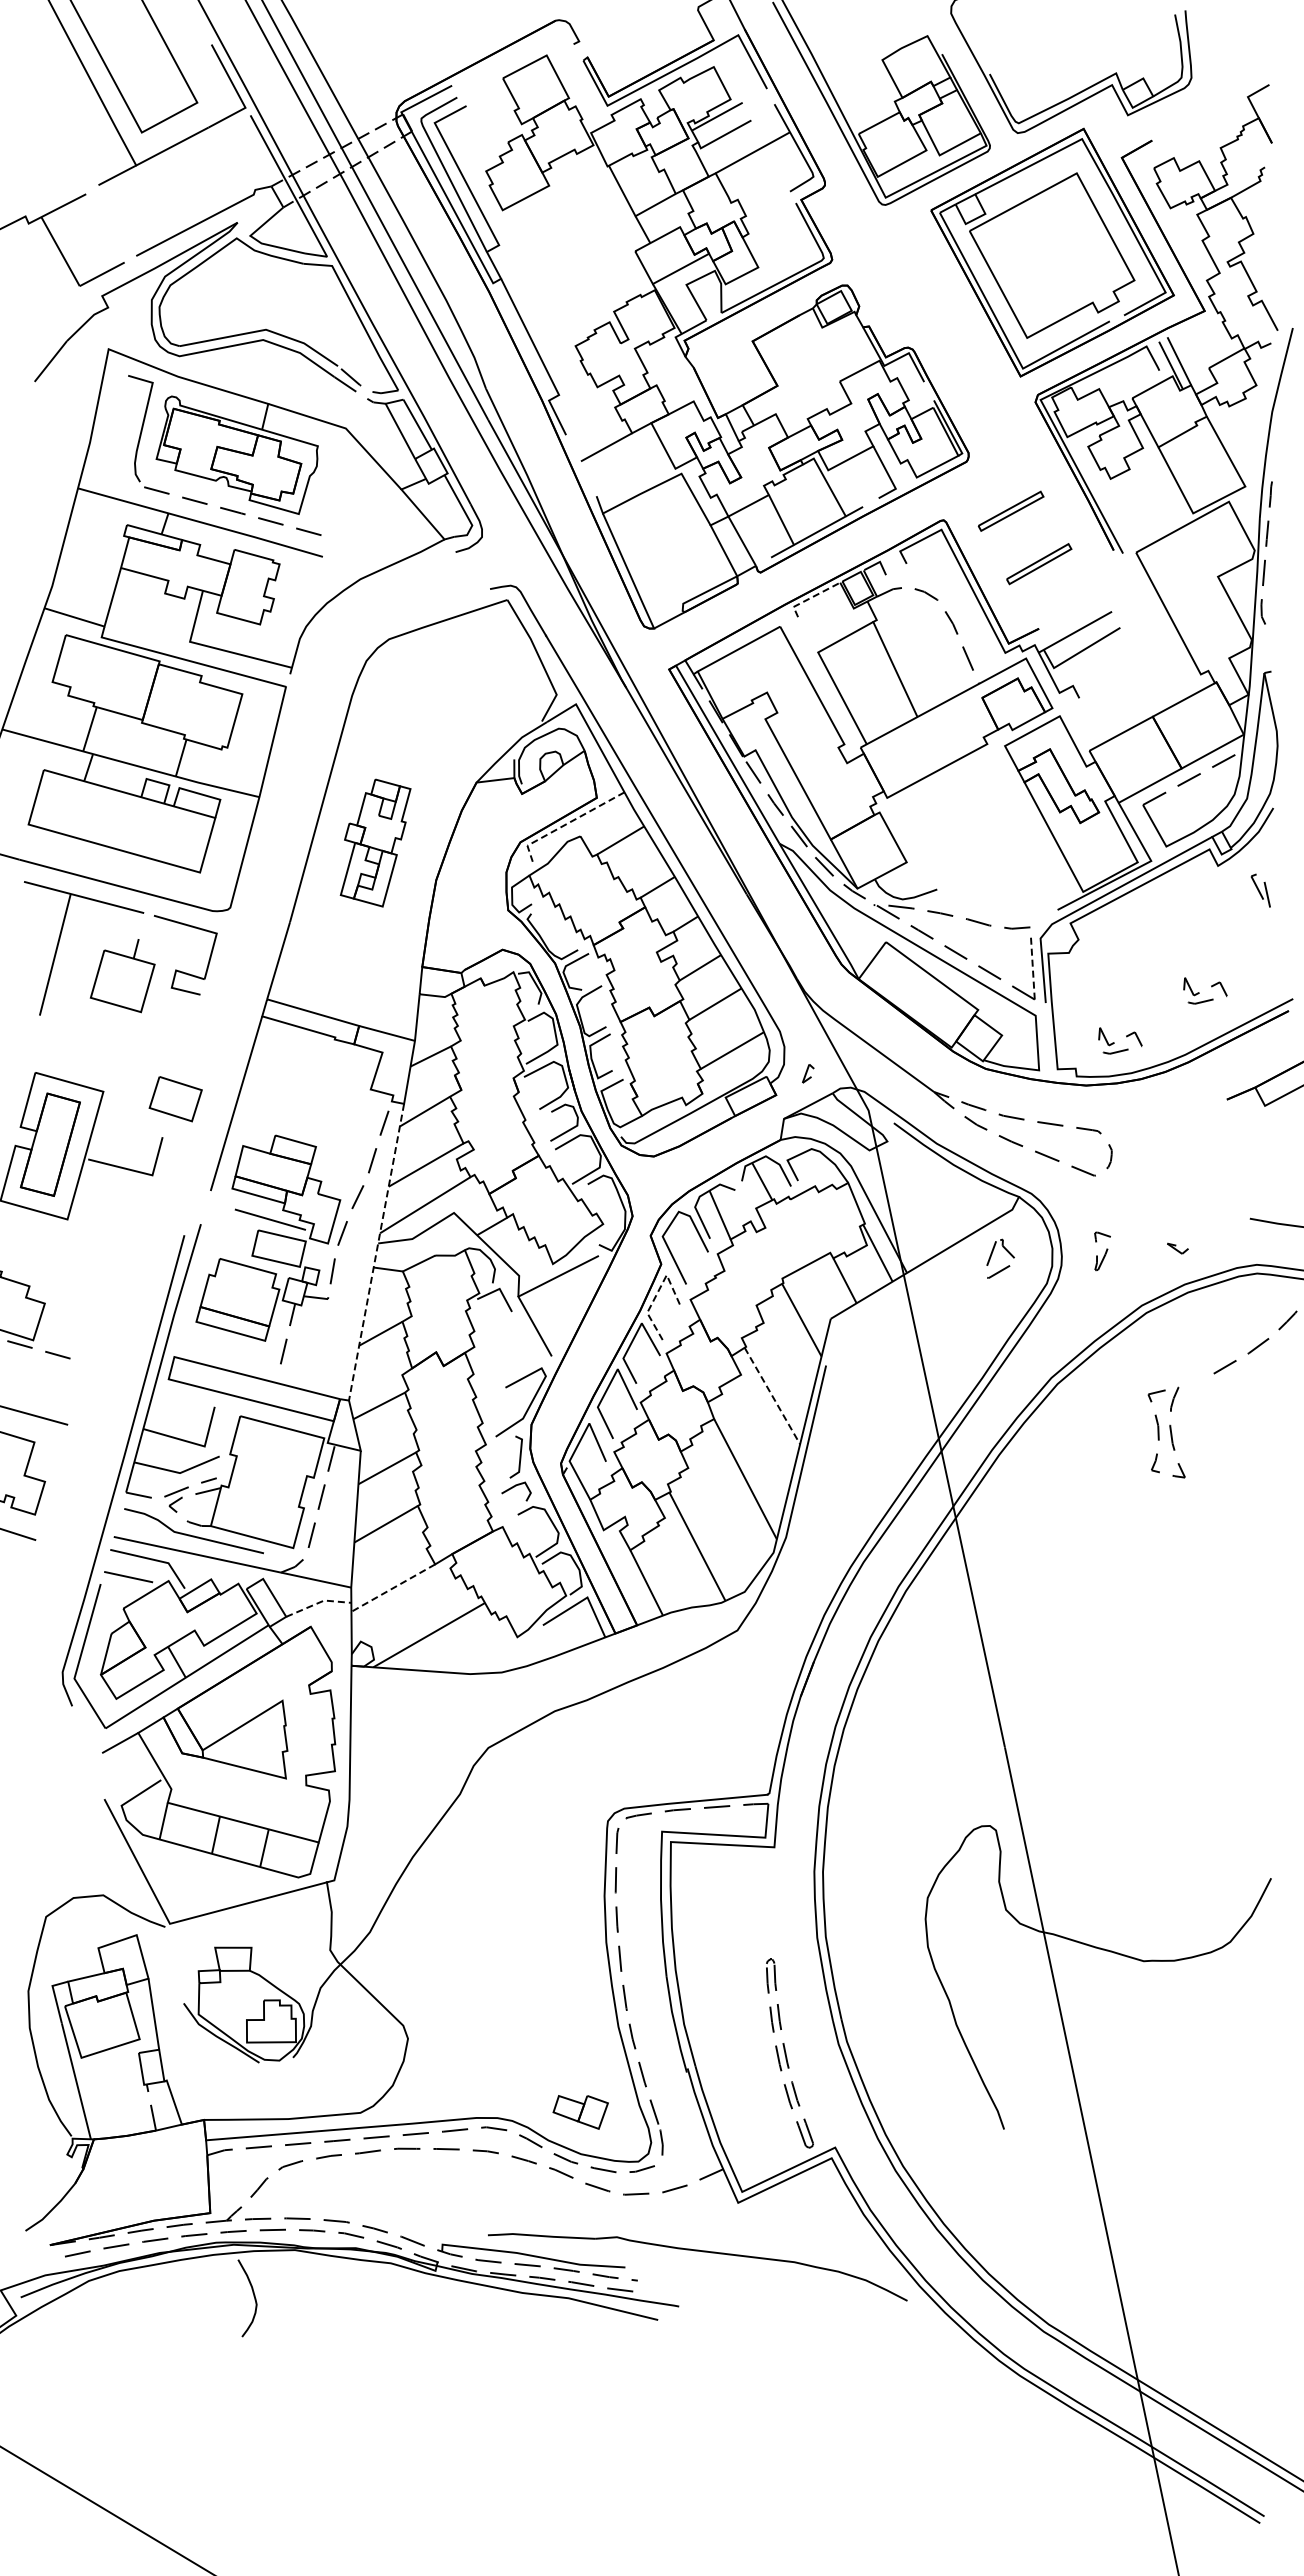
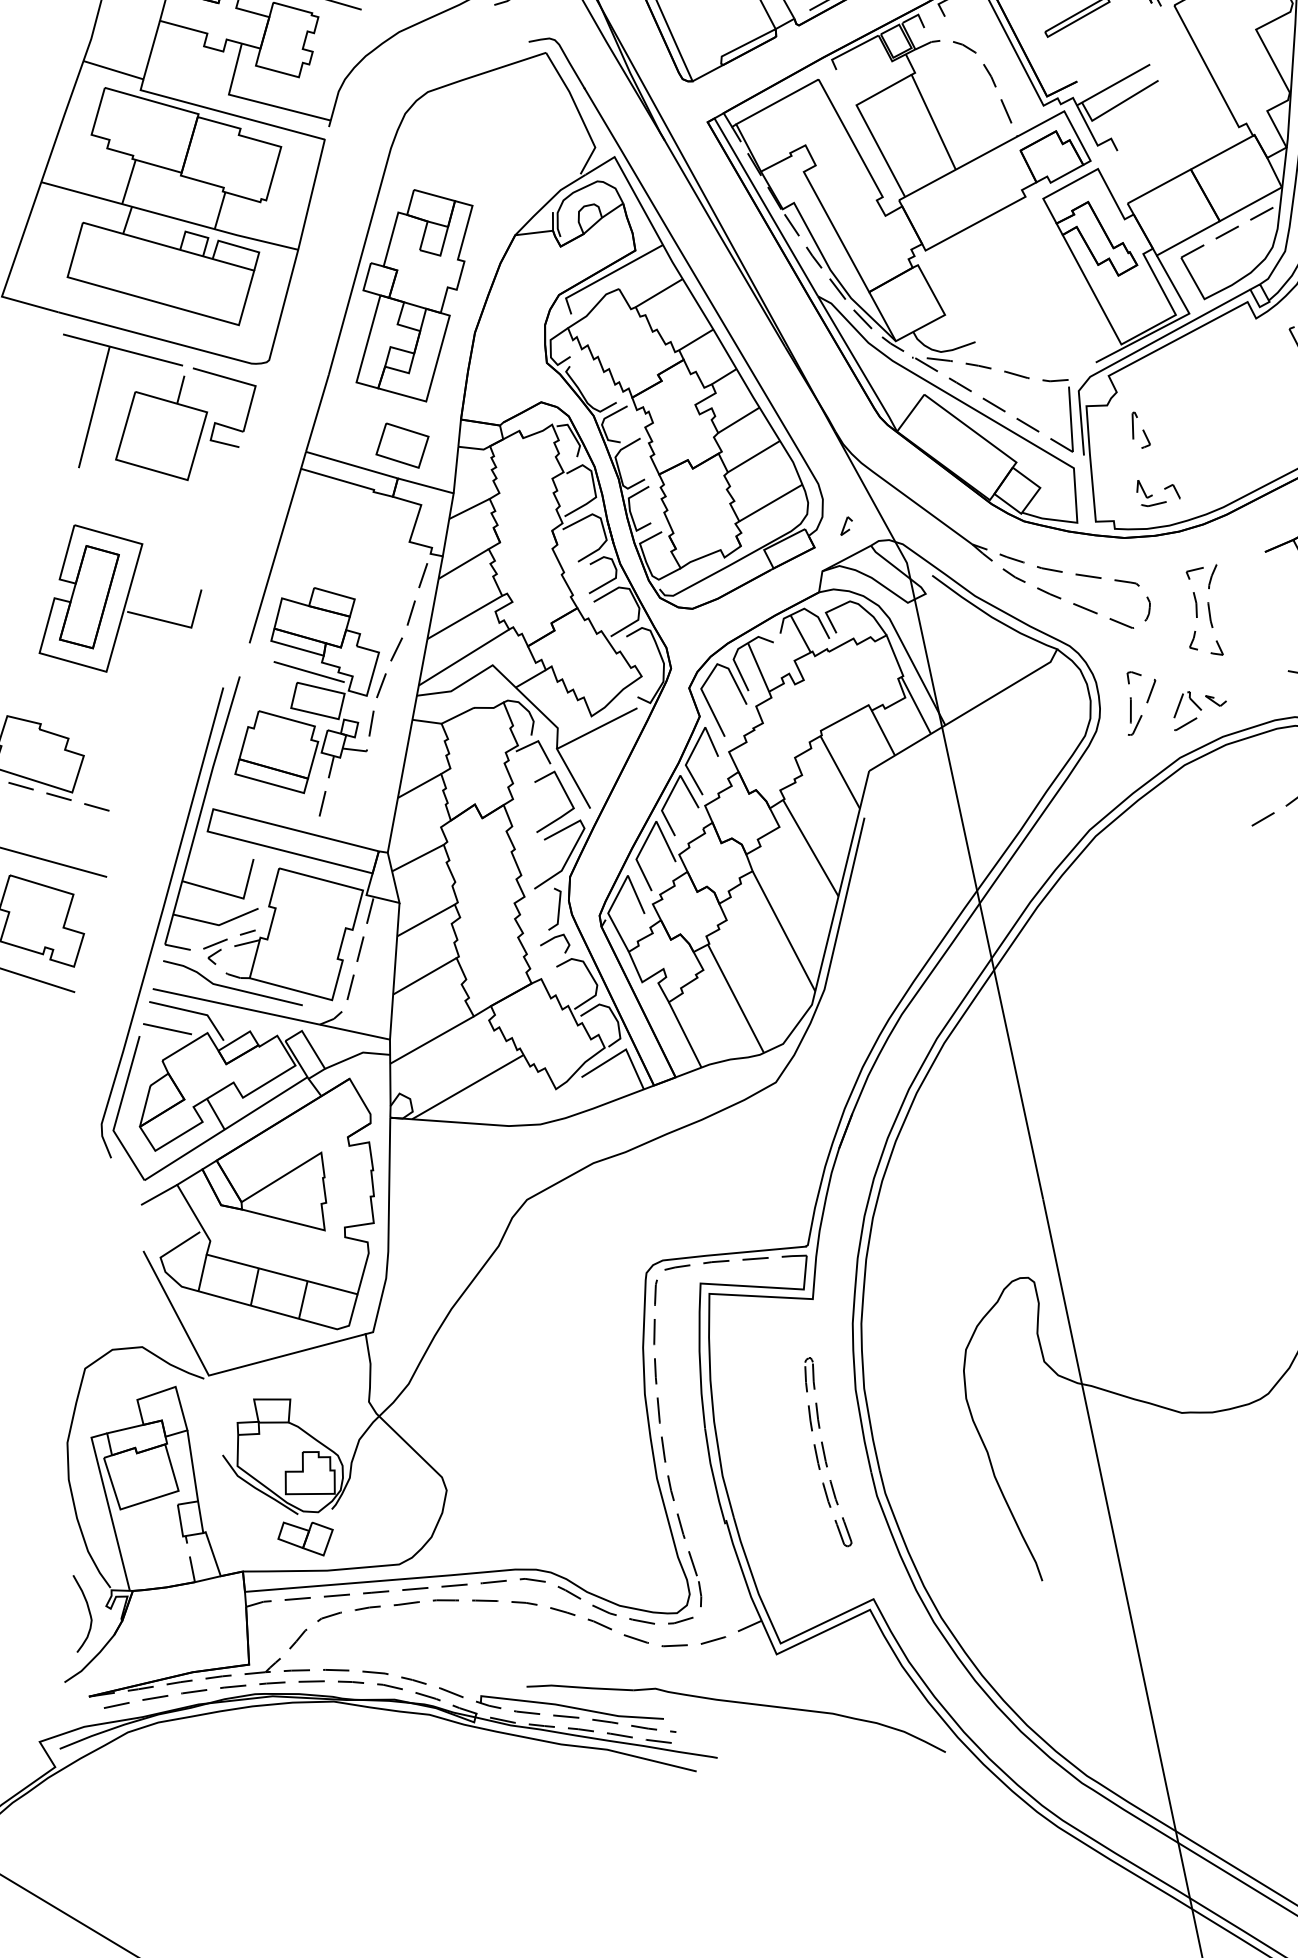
line: (811, 597) -> (849, 50), dashed -> solid
line: (567, 823) -> (606, 276), dashed -> solid
part: (375, 842) -> (414, 295), size x1.67
line: (1032, 966) -> (1070, 419), dashed -> solid
part: (122, 975) -> (161, 428), size x1.43
part: (1102, 977) -> (1140, 430), added
part: (1199, 992) -> (1237, 444), removed
part: (175, 1099) -> (402, 445), moved
part: (1103, 1251) -> (1141, 703), size x1.67
line: (376, 1252) -> (415, 704), dashed -> solid
part: (992, 1254) -> (1179, 706), moved
line: (656, 1295) -> (695, 747), dashed -> solid
line: (527, 1343) -> (566, 795), added
line: (772, 1396) -> (810, 848), dashed -> solid
part: (1166, 1432) -> (1204, 609), moved
line: (392, 1588) -> (431, 1040), dashed -> solid
line: (318, 1602) -> (357, 1054), dashed -> solid
part: (789, 2053) -> (827, 1452), moved
part: (580, 2112) -> (305, 1539), moved
curve: (253, 2296) -> (88, 1612), moved

